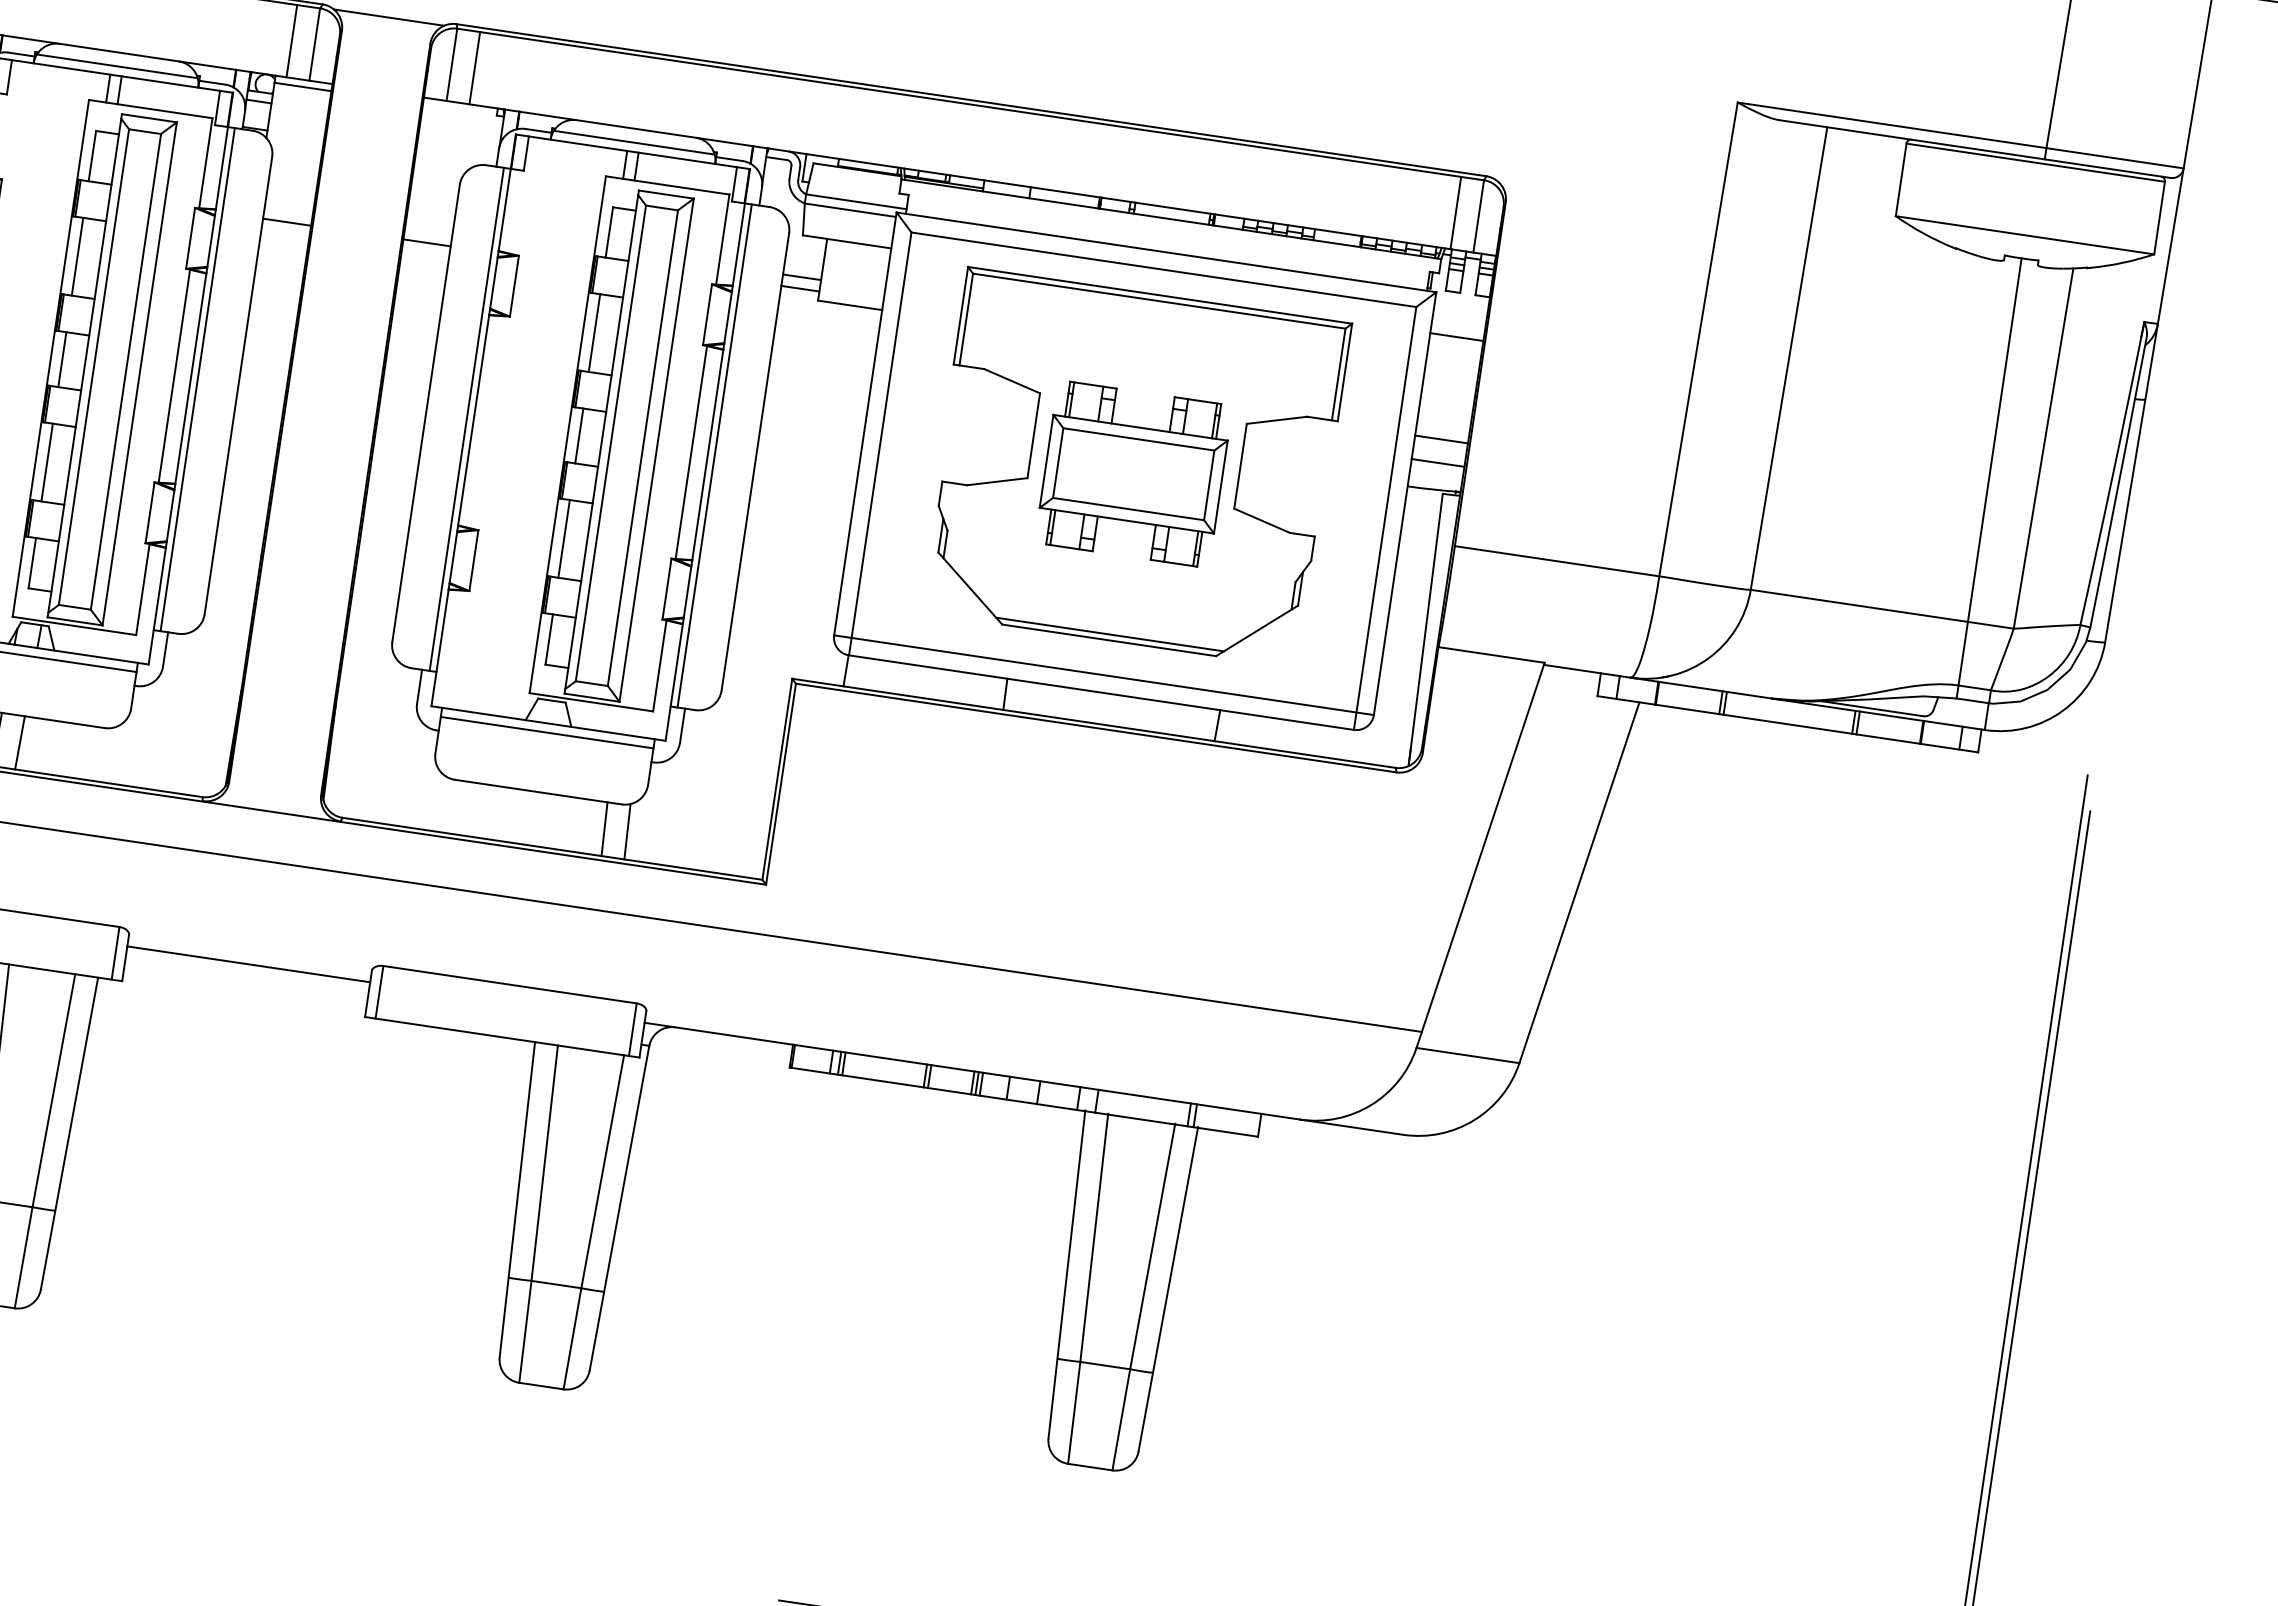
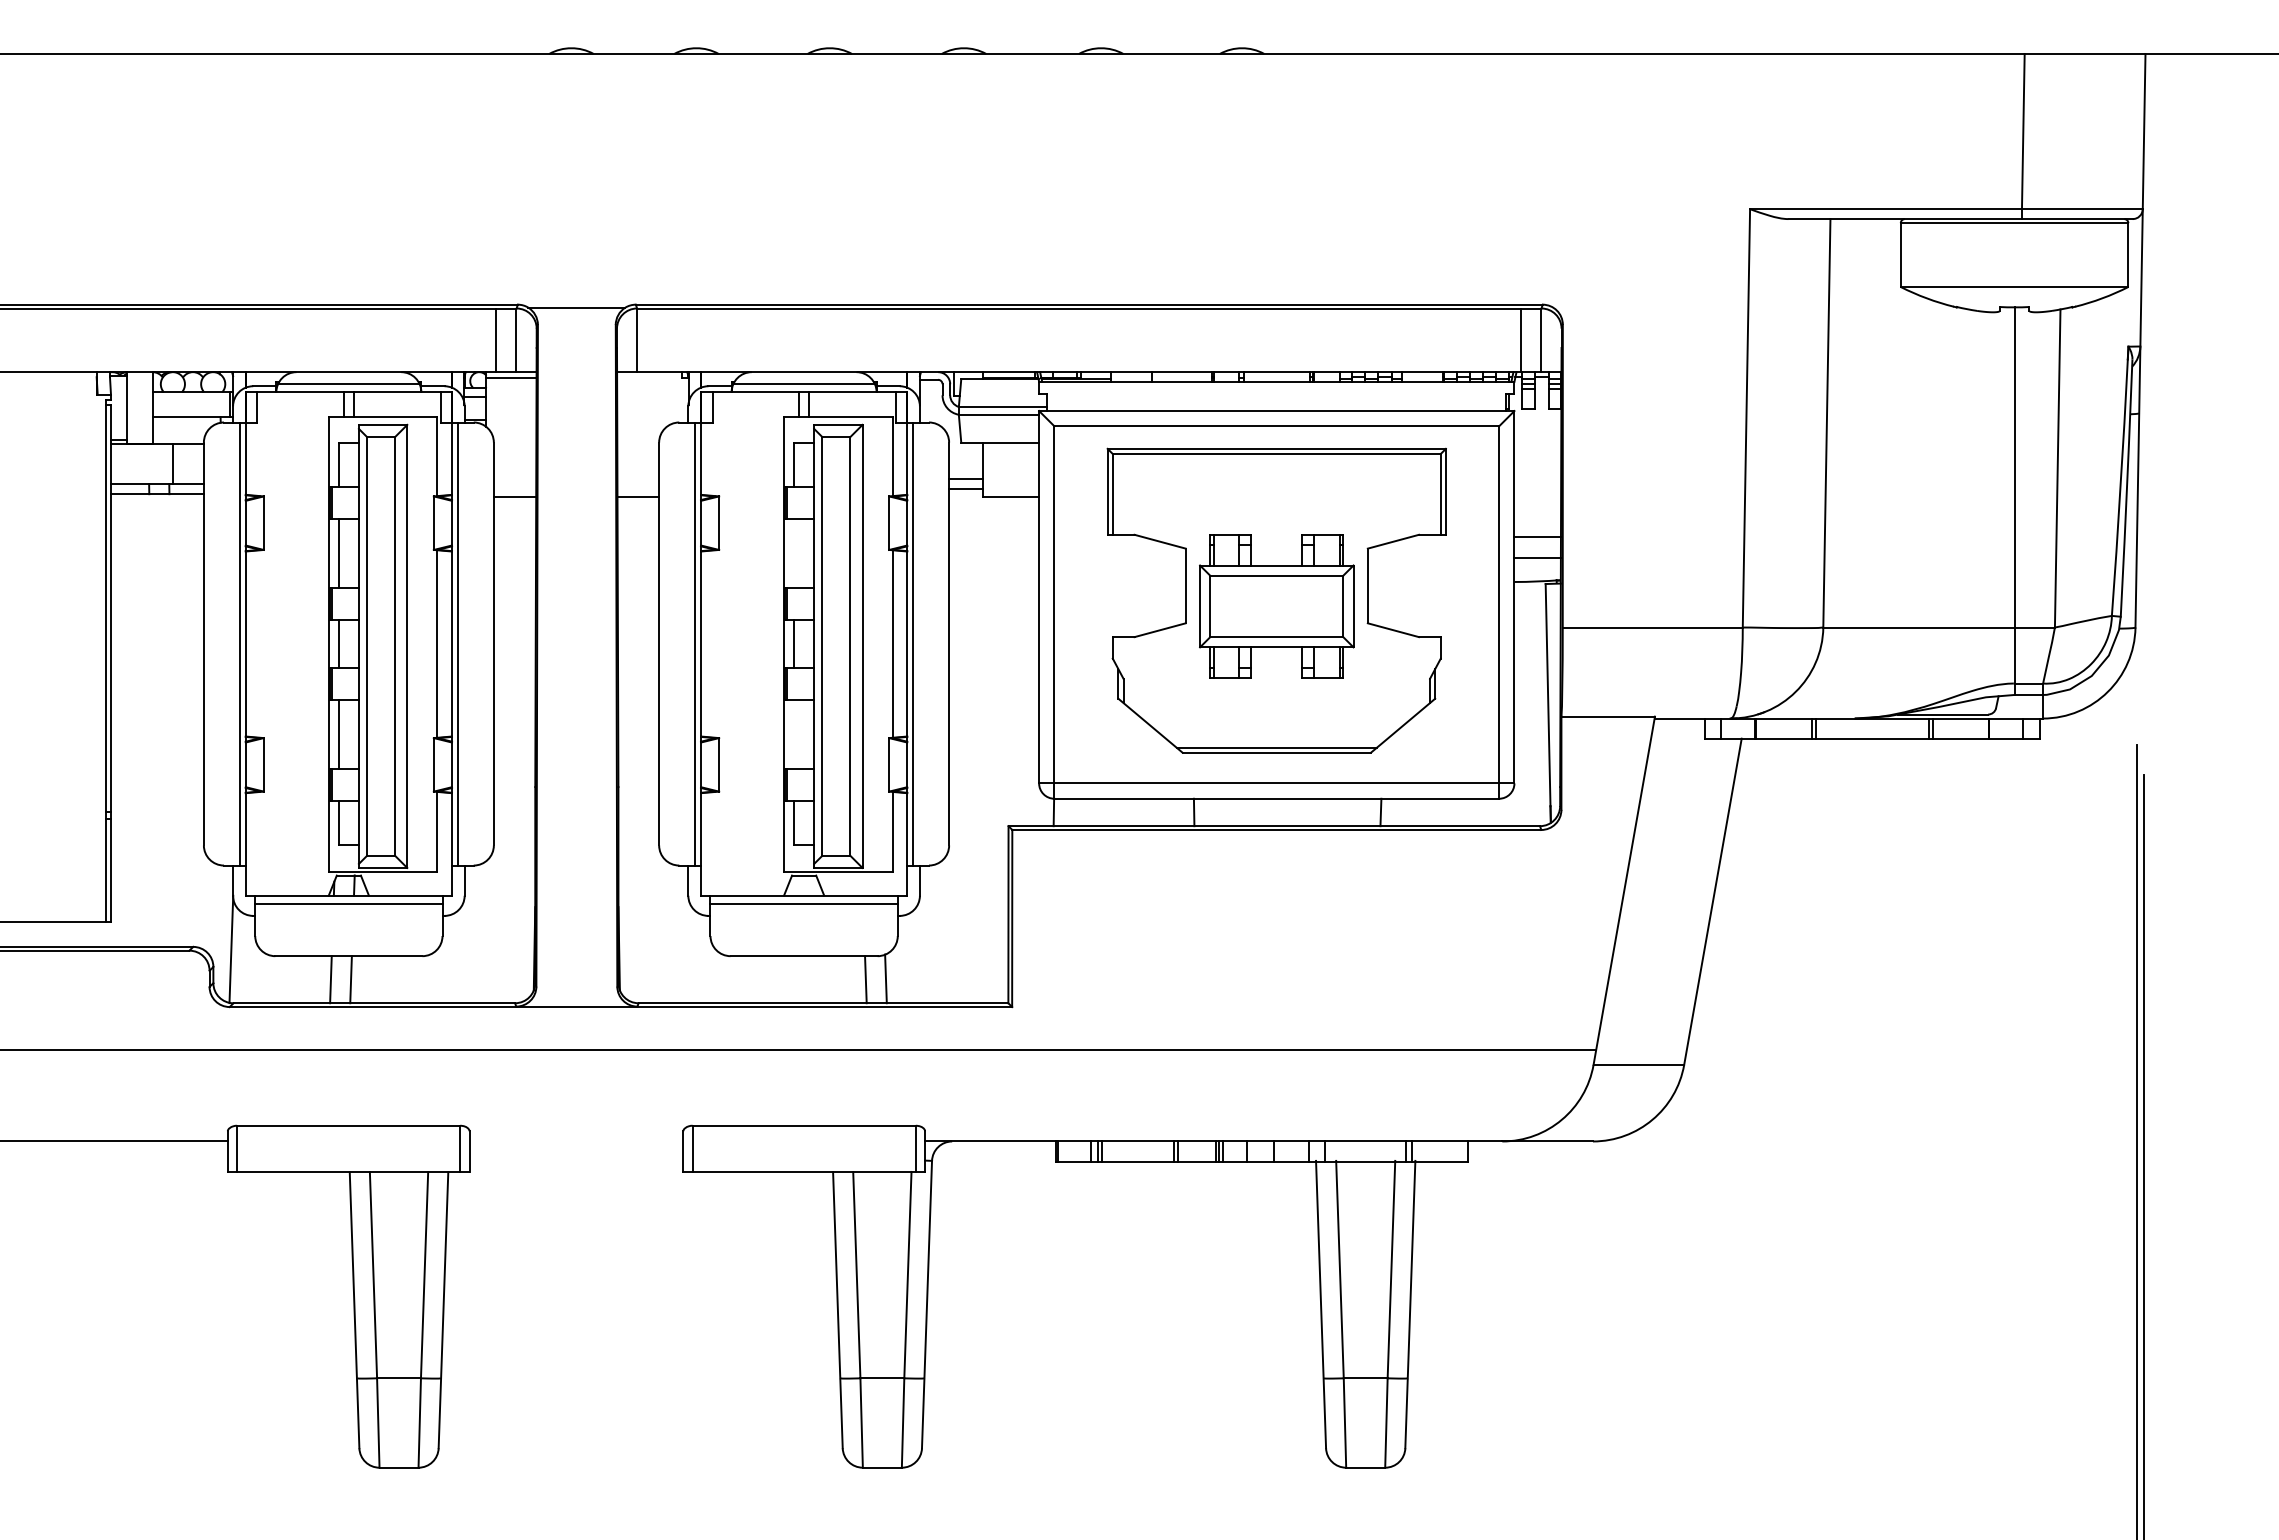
line: (475, 68) -> (657, 340), removed
line: (594, 333) -> (794, 553), removed
line: (1456, 337) -> (1537, 447), removed
line: (564, 538) -> (794, 734), removed
line: (248, 964) -> (576, 1141), removed

